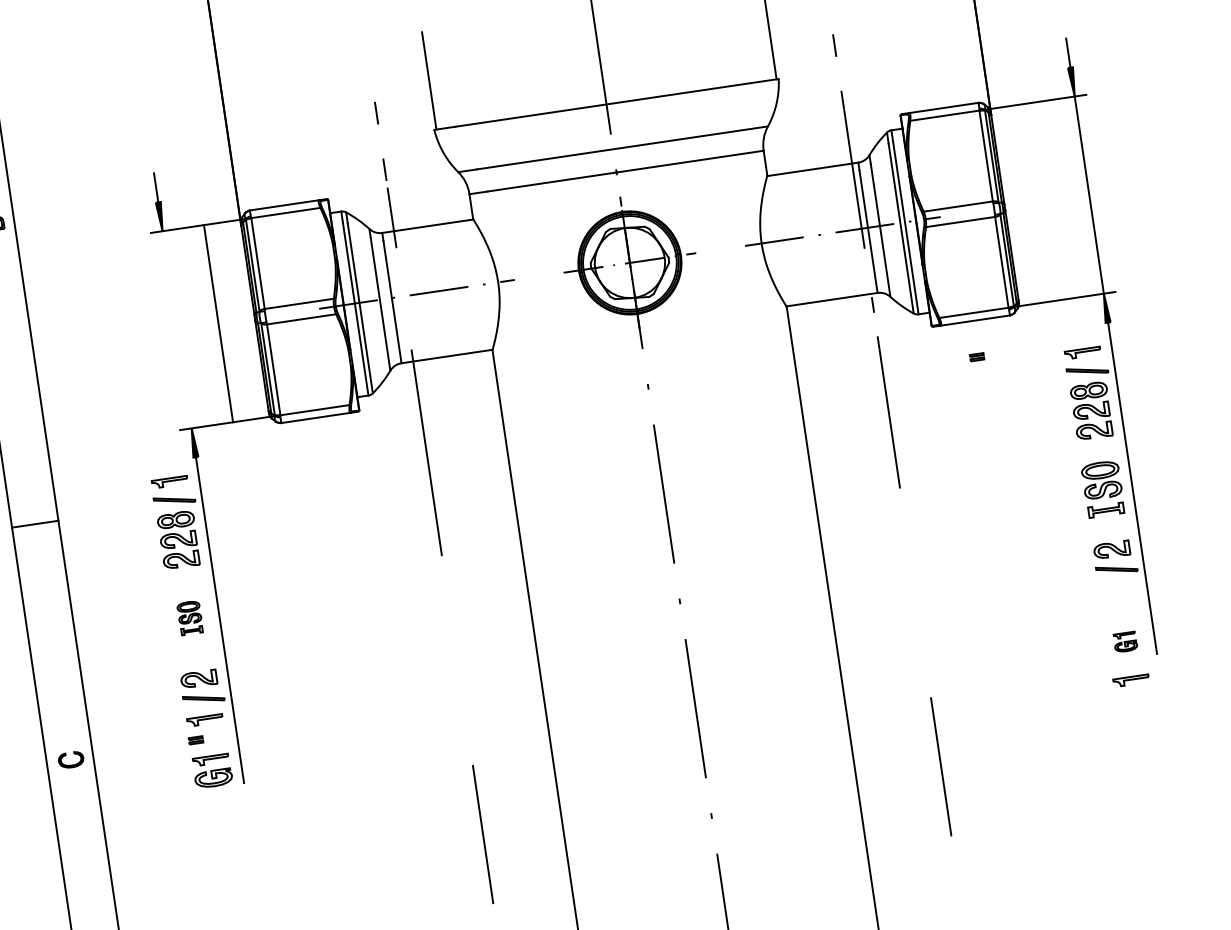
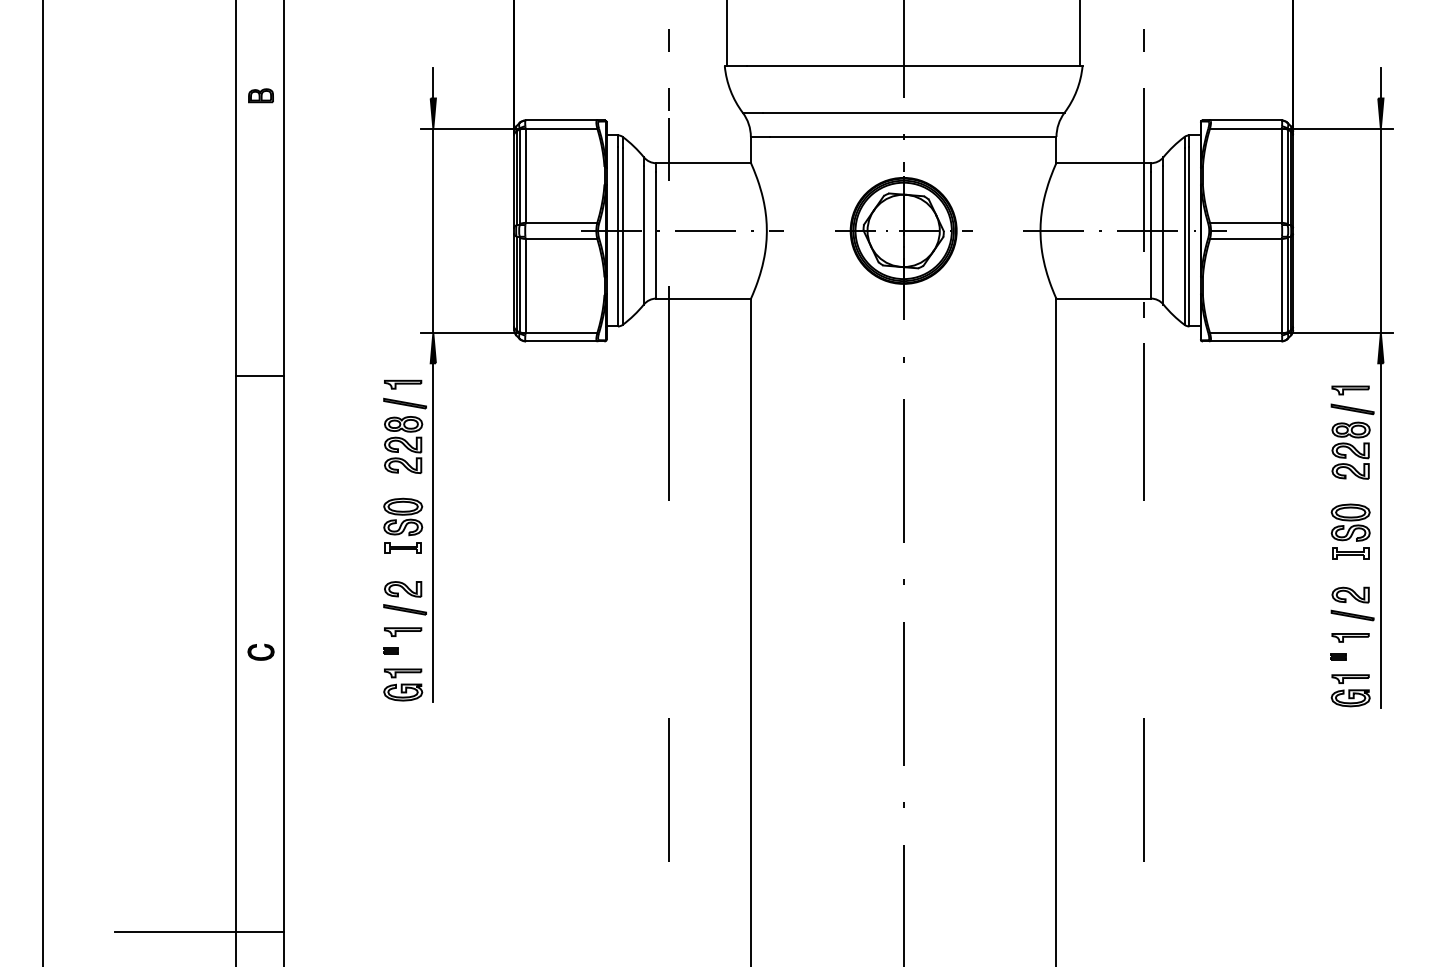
line: (218, 323) -> (433, 230), moved
part: (977, 356) -> (1338, 656), moved
line: (34, 524) -> (259, 376), moved
part: (190, 617) -> (403, 525), size x1.67
part: (1125, 641) -> (1350, 690), size x1.67
part: (1131, 680) -> (1350, 637), moved

